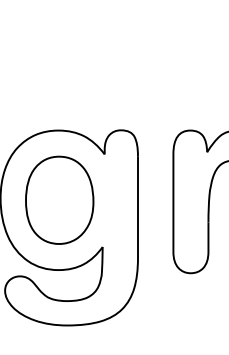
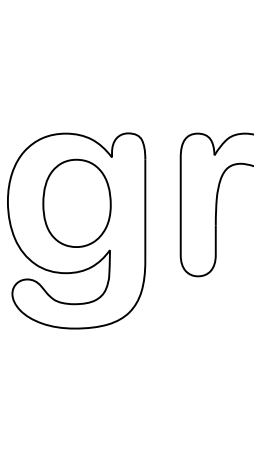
part: (59, 199) -> (76, 202), moved

